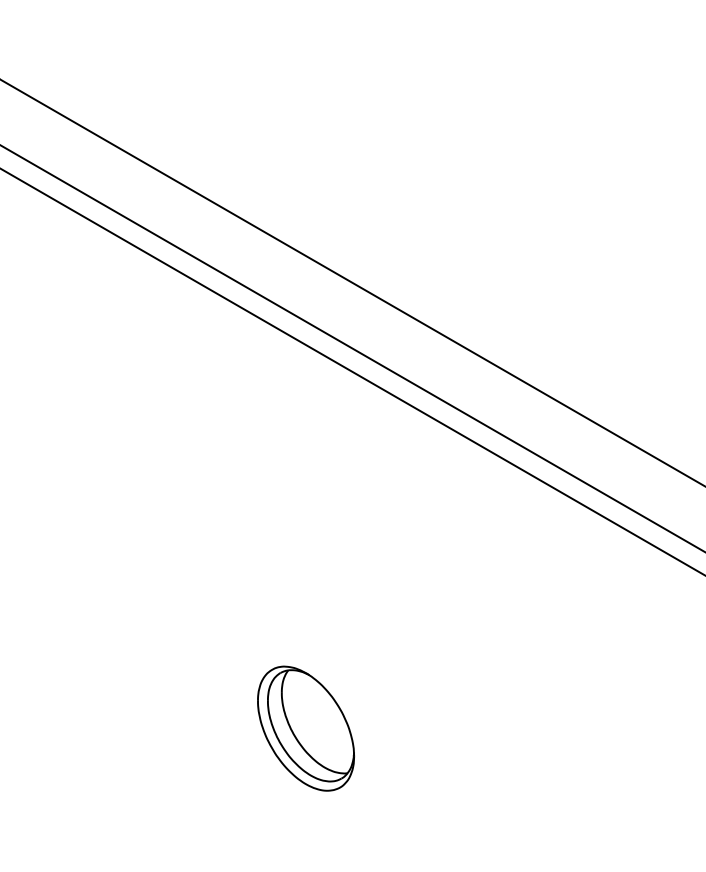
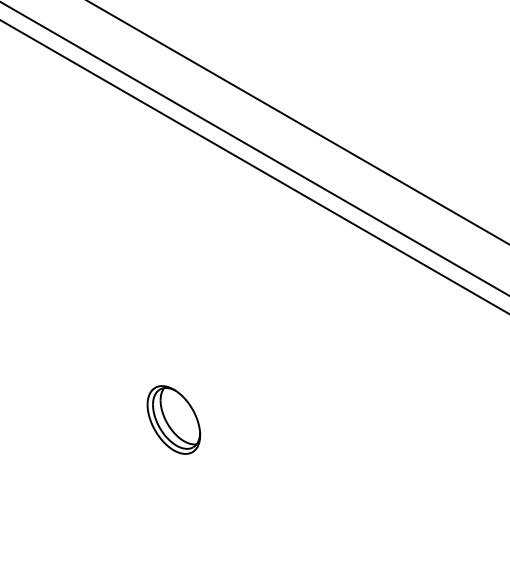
part: (305, 728) -> (173, 419), size x0.7

